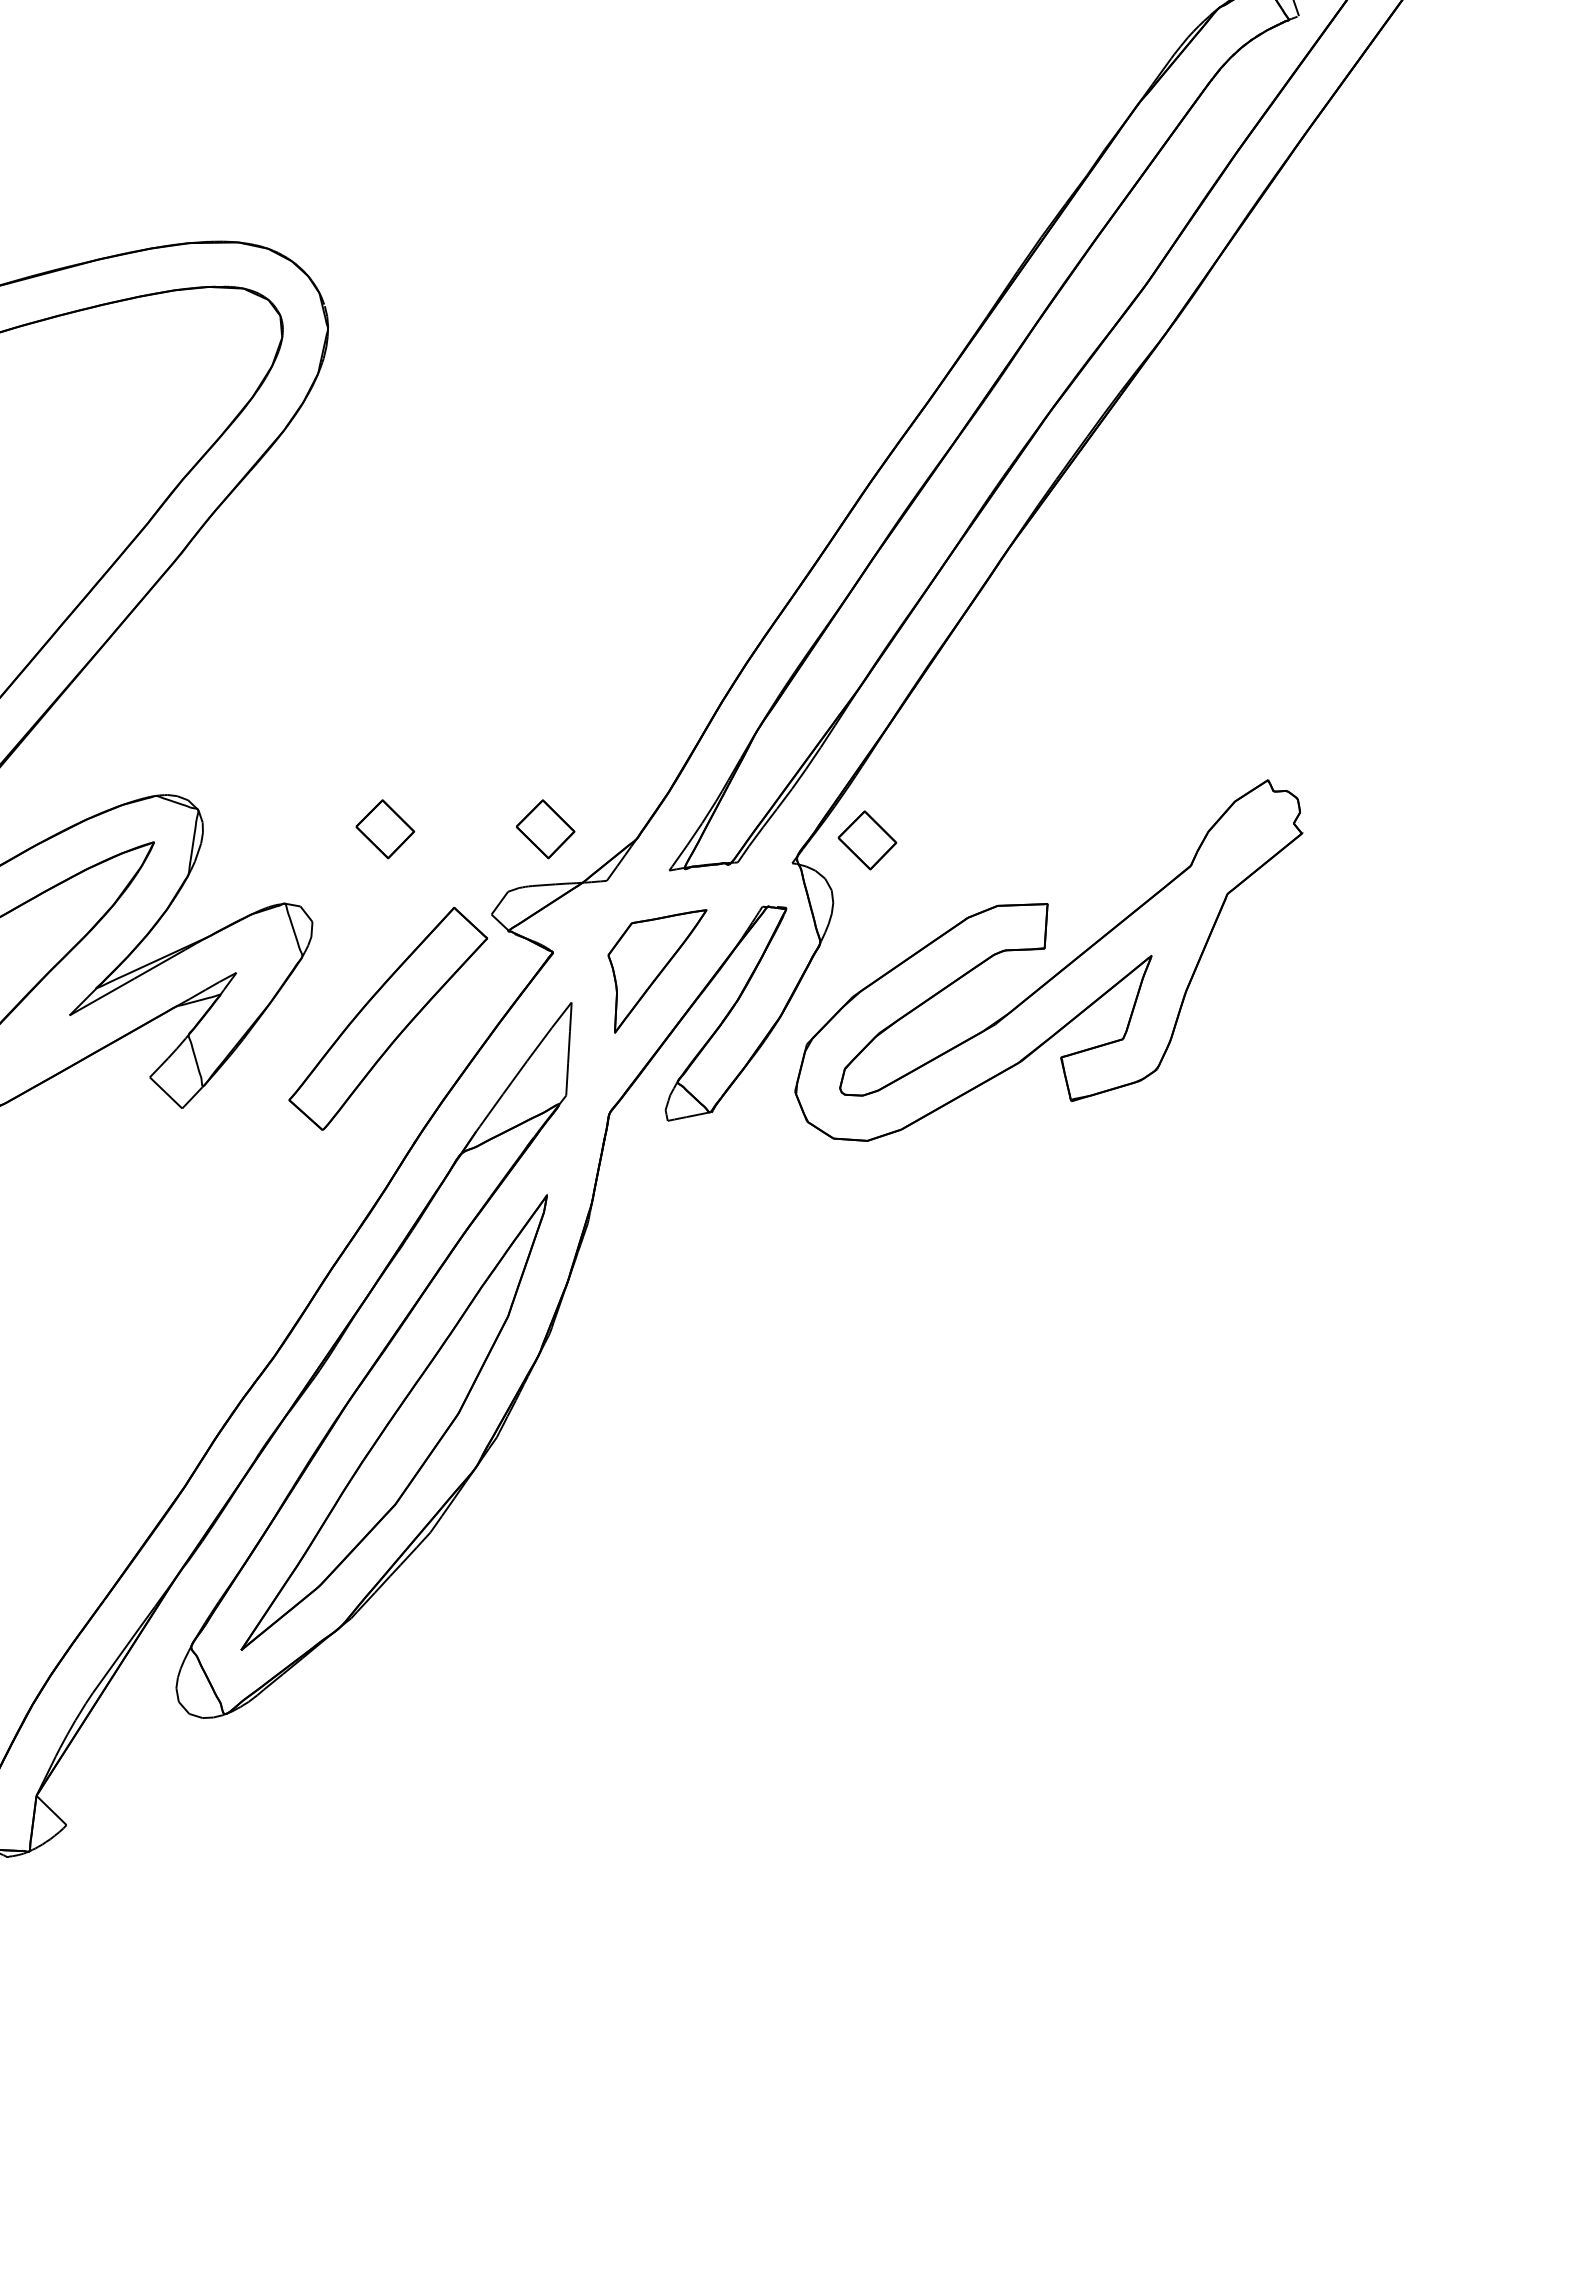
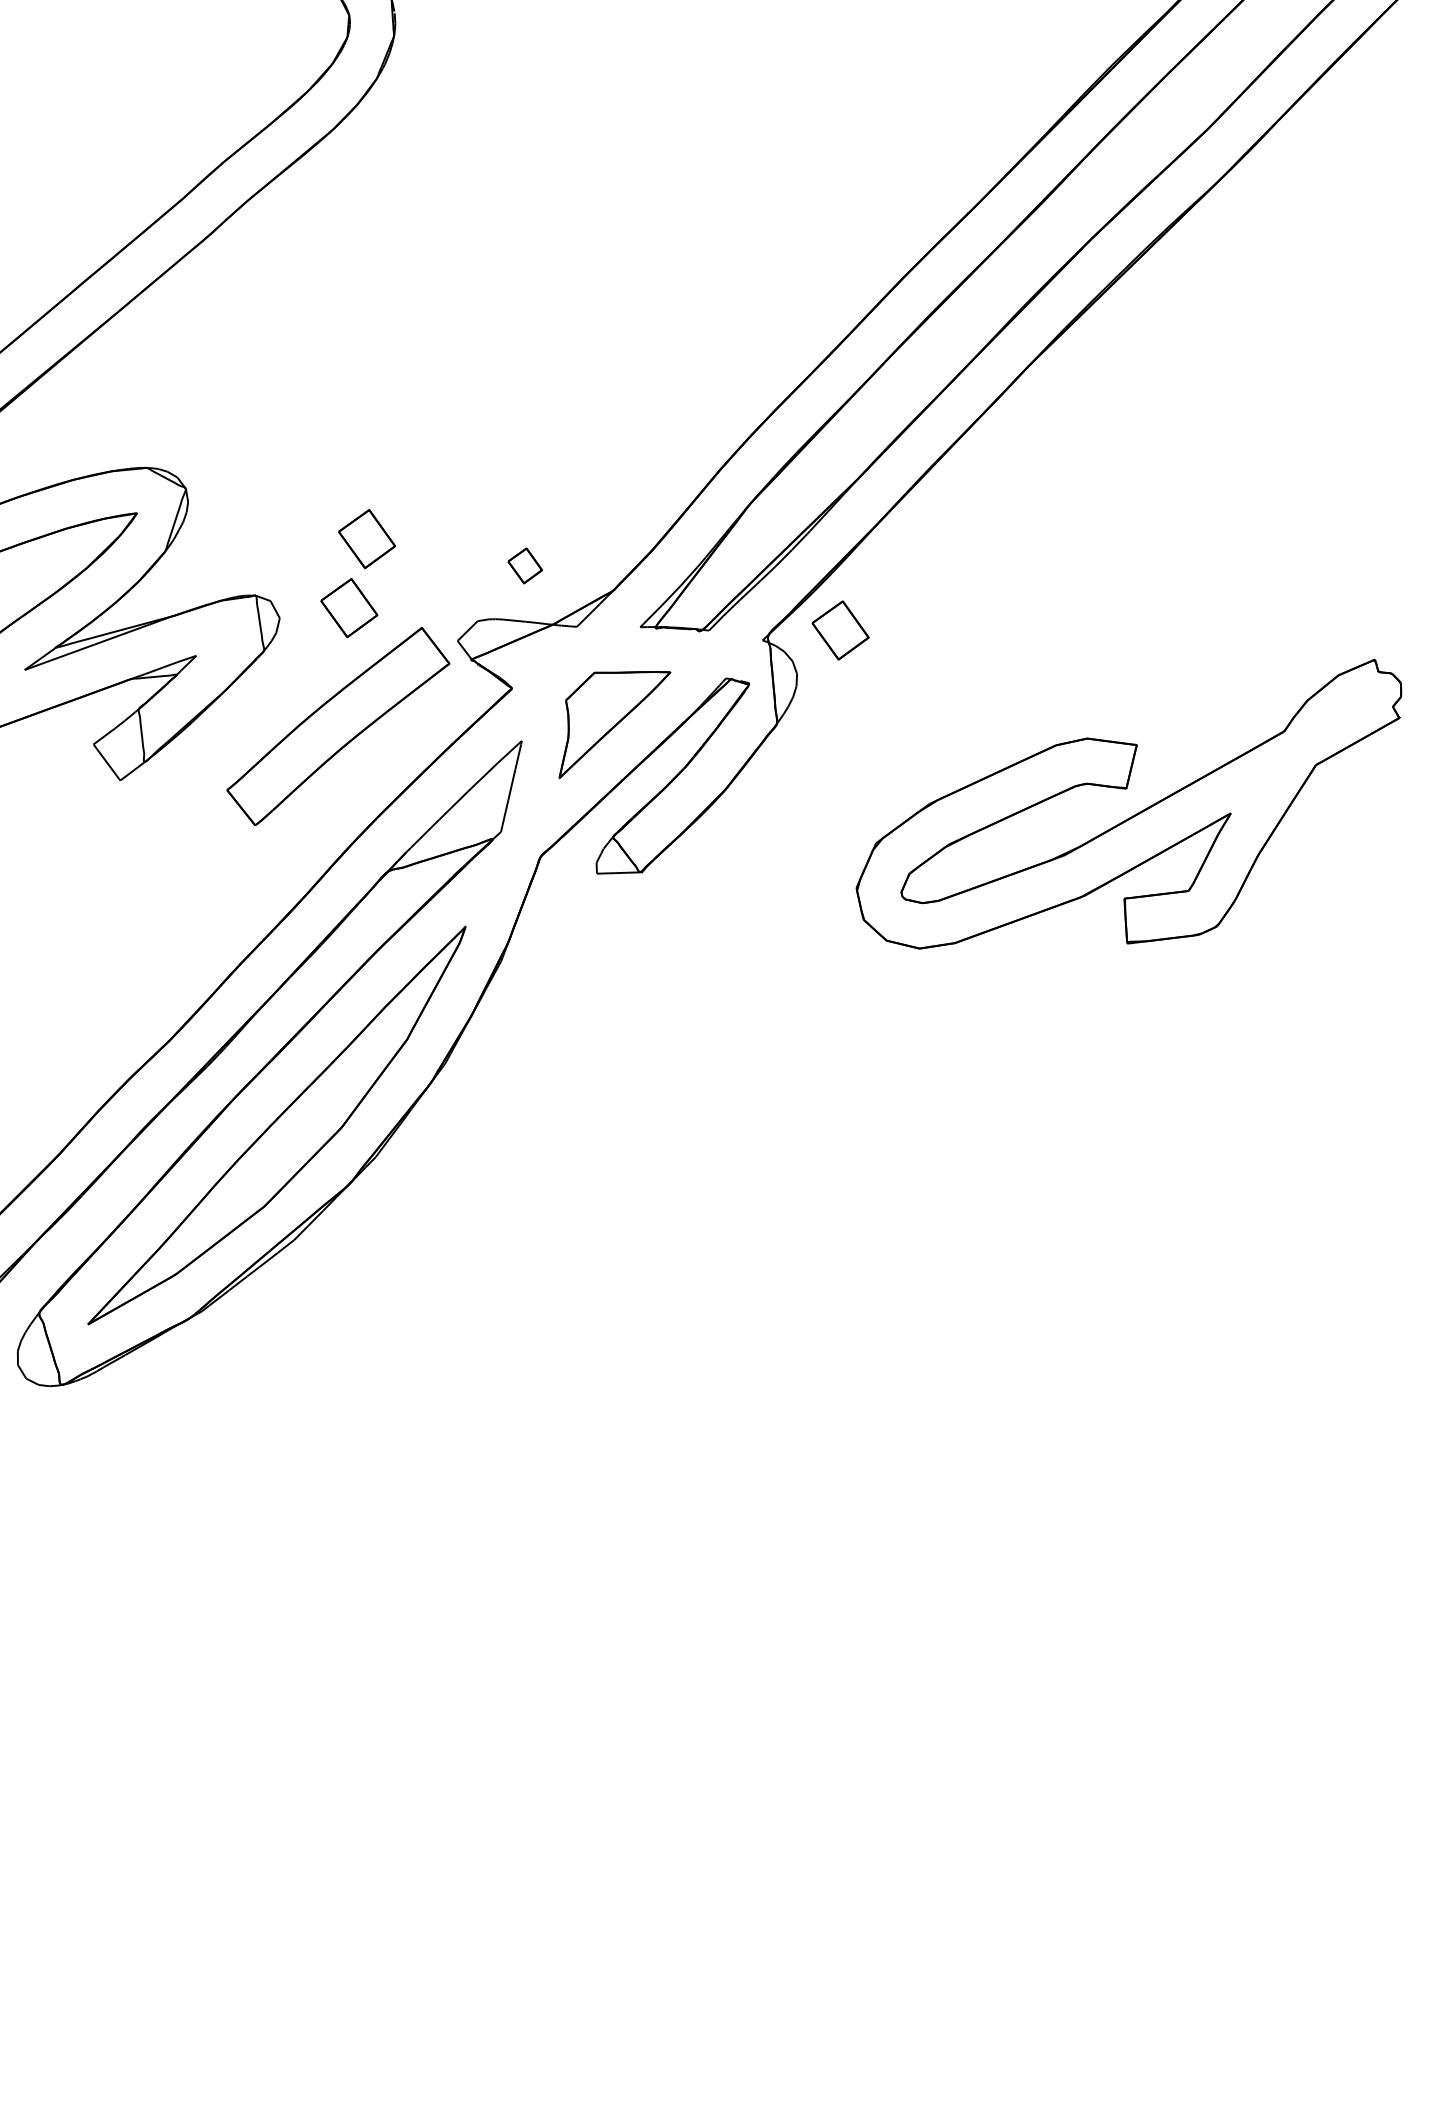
part: (545, 829) -> (524, 566), size x0.6
part: (379, 900) -> (349, 608), added
part: (1044, 949) -> (1126, 789), moved

